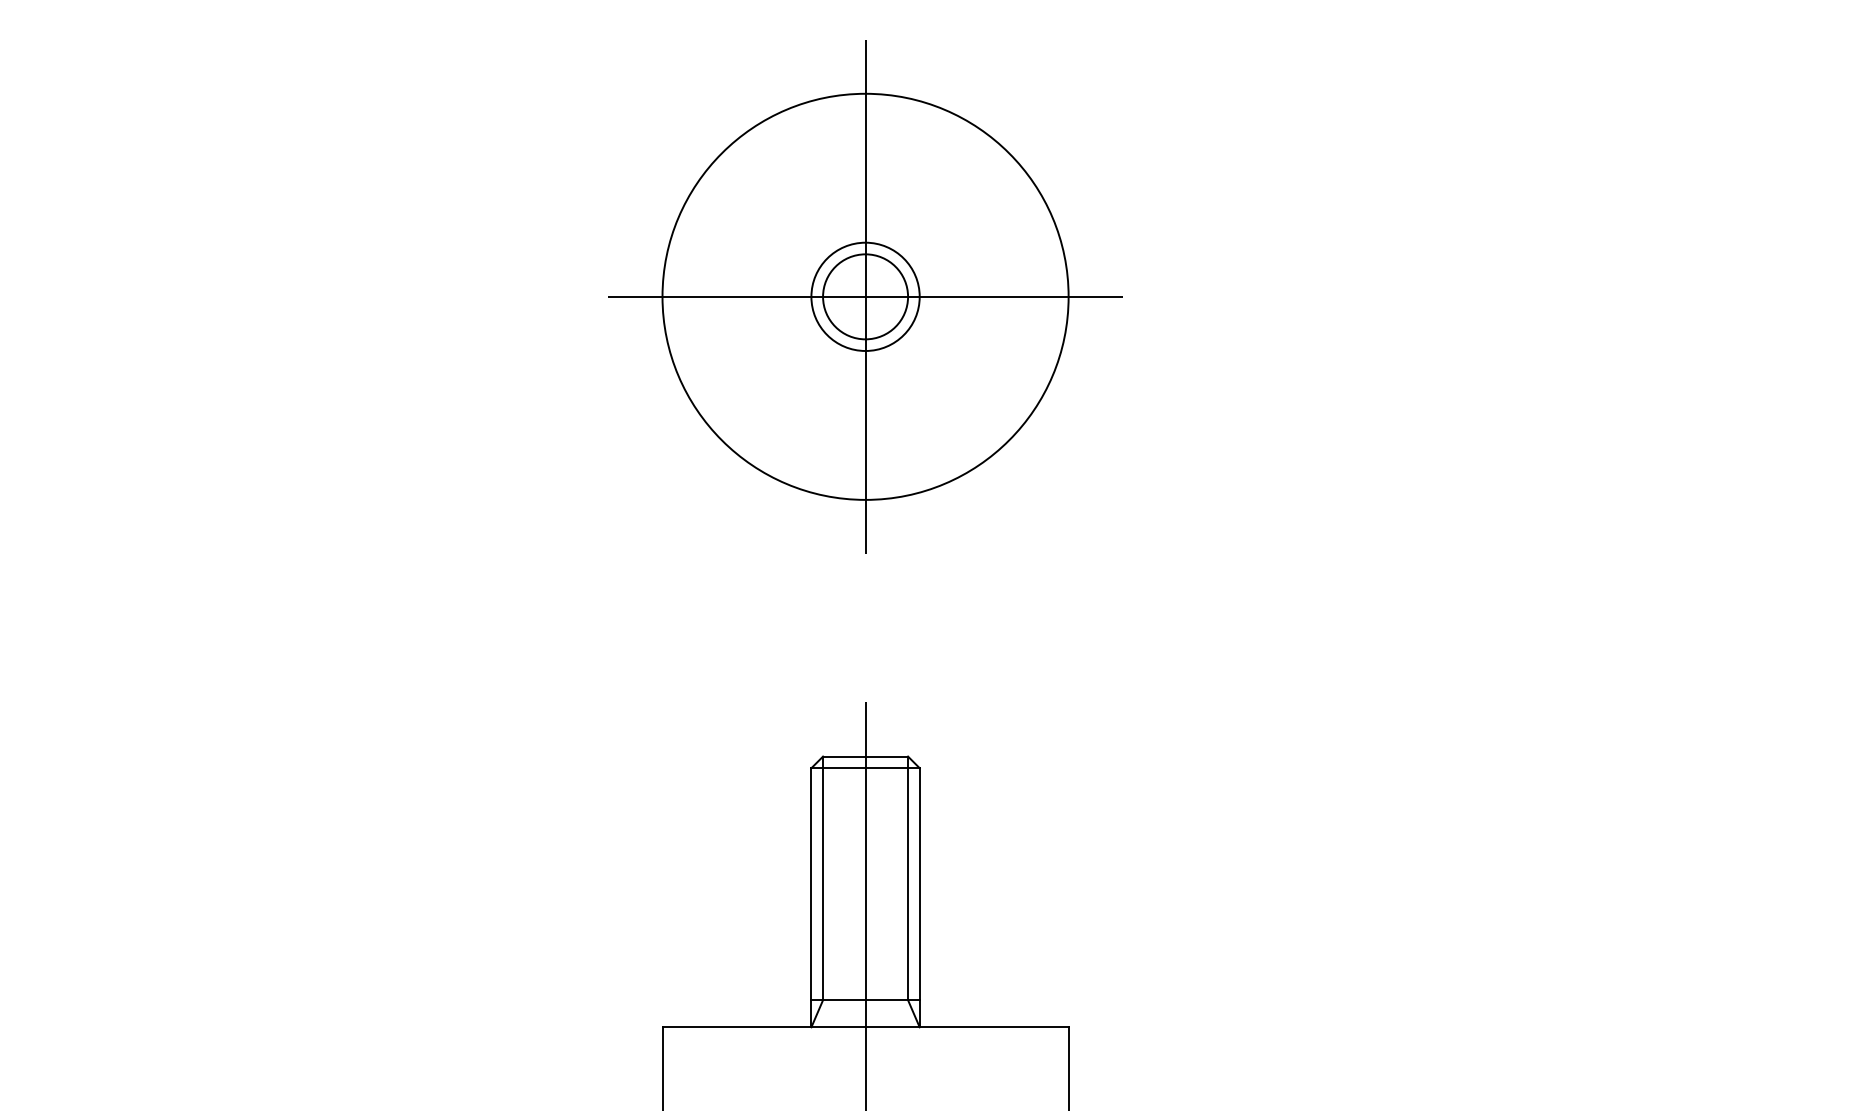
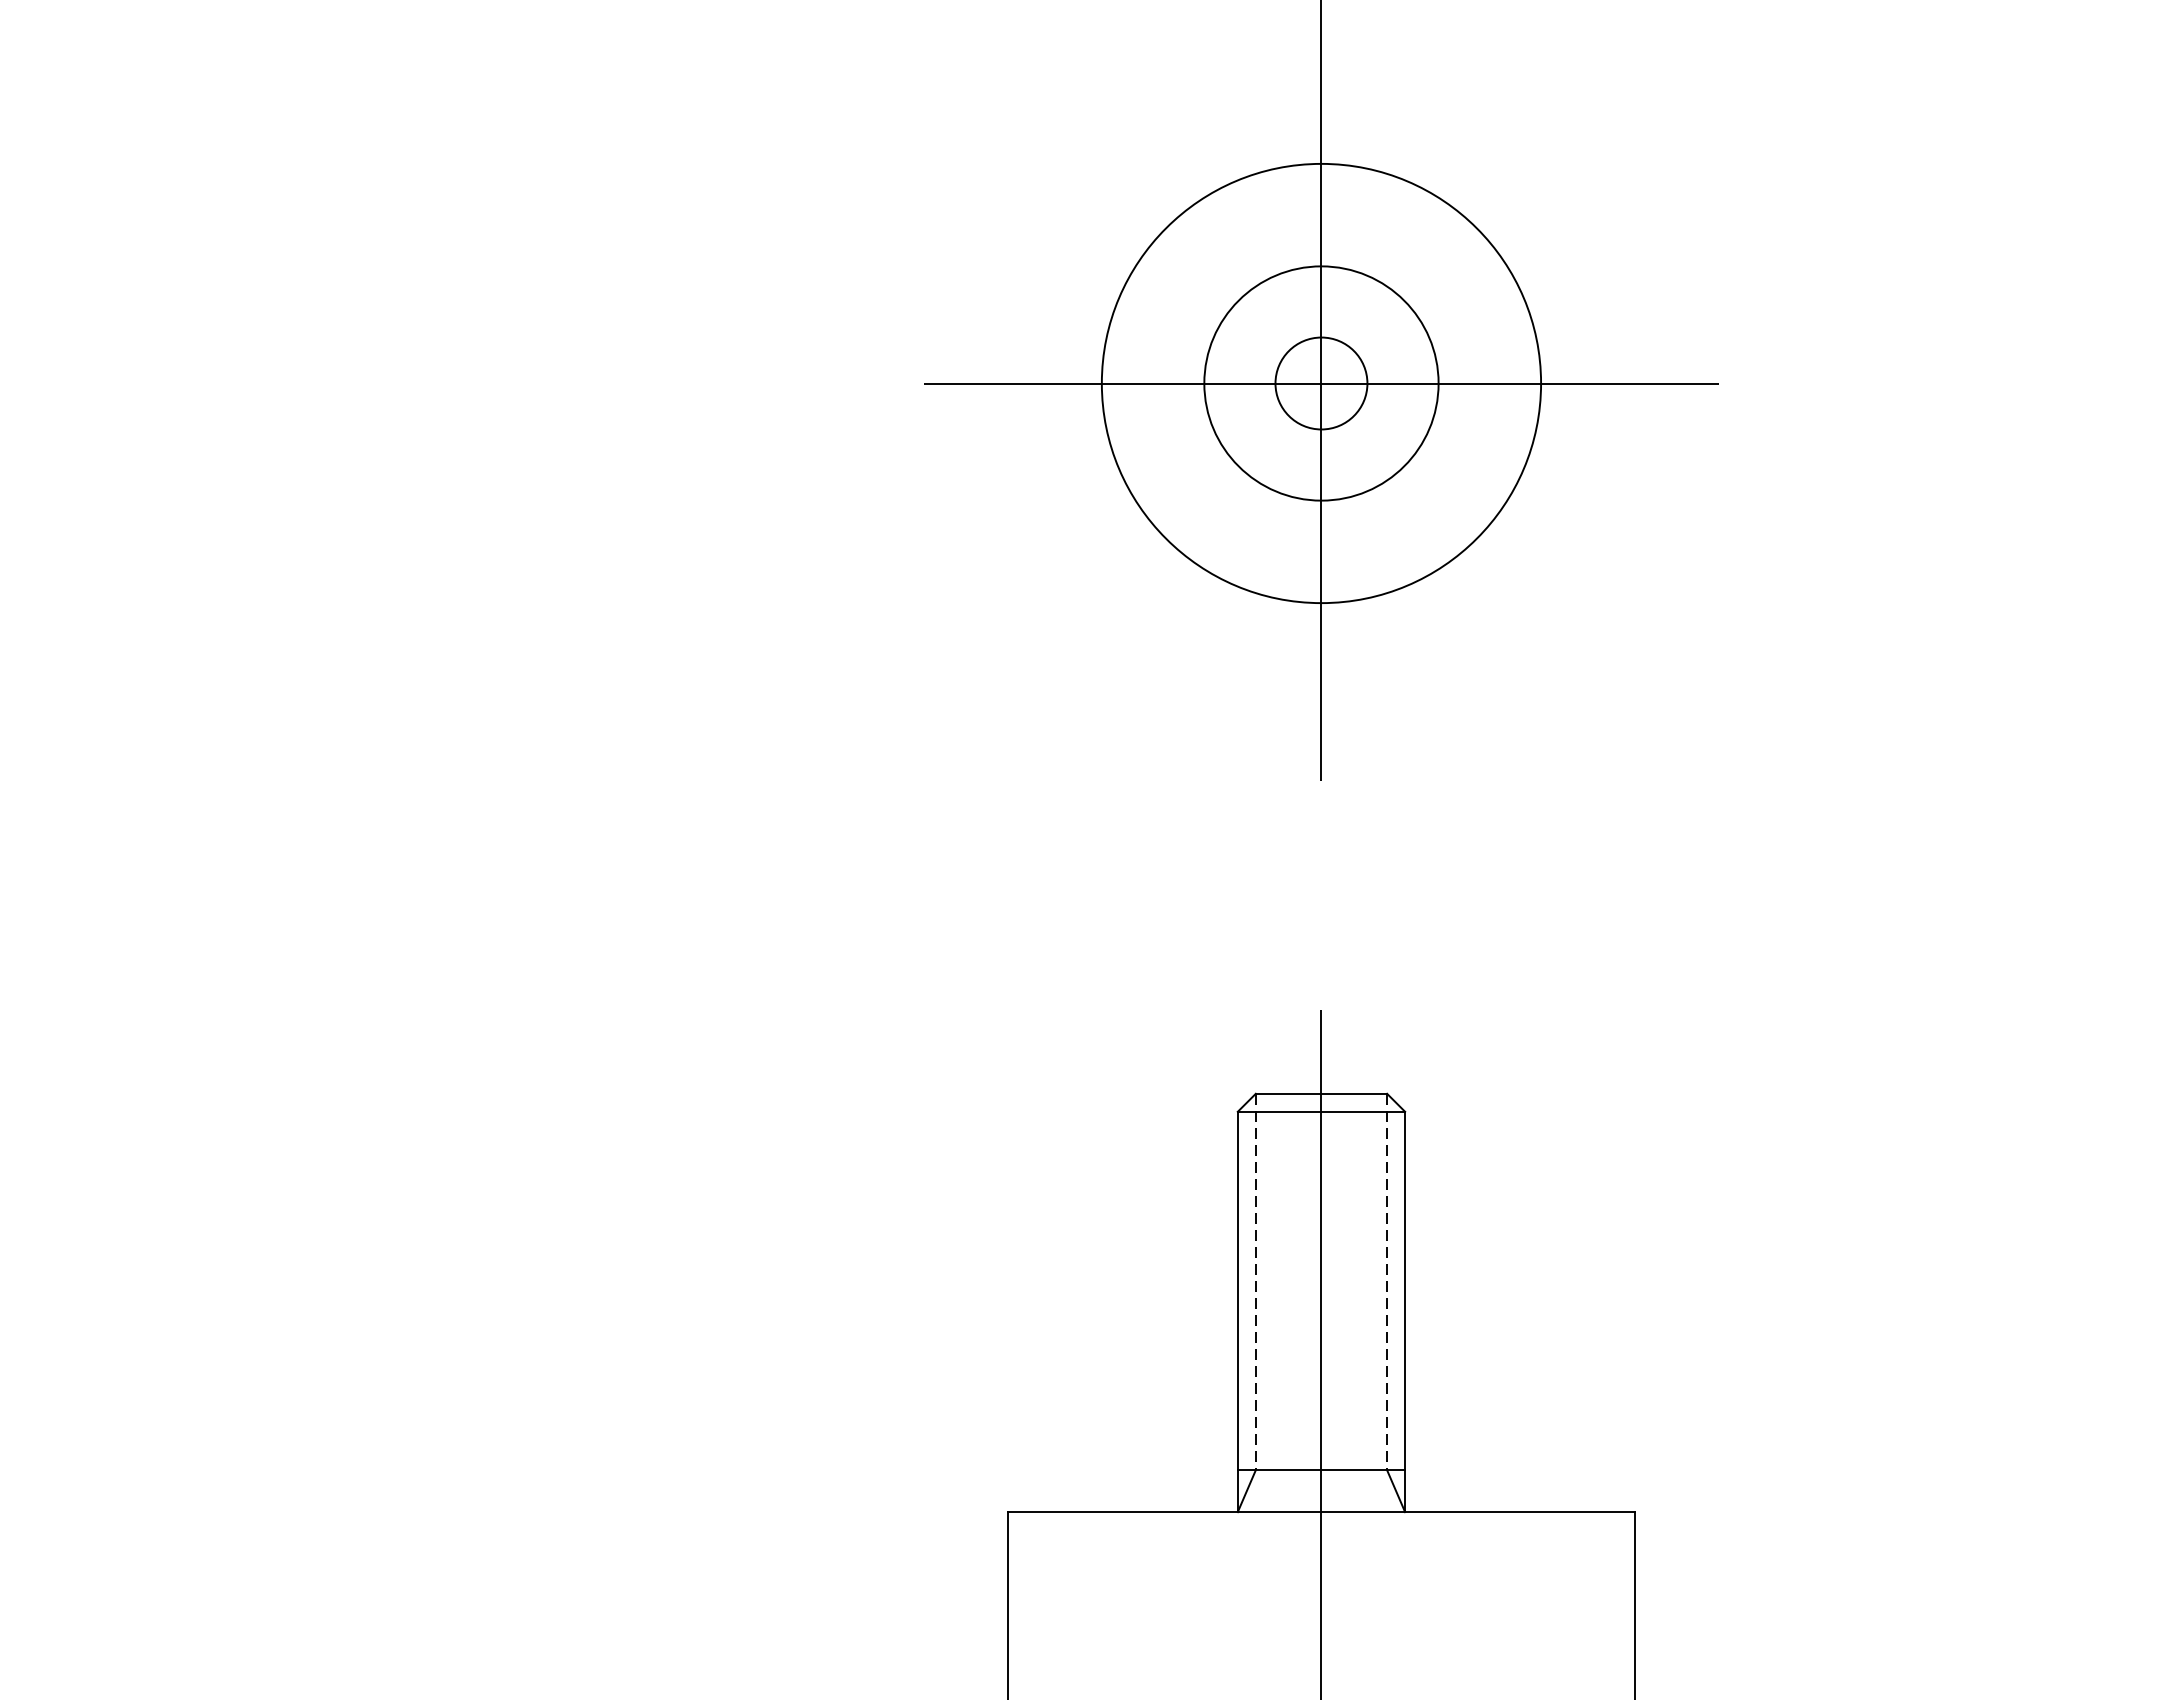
circle: (865, 296) -> (1321, 382), size x0.7
circle: (865, 296) -> (1321, 382), size x0.7
circle: (865, 296) -> (1321, 382), size x1.4
line: (823, 878) -> (1256, 1282), solid -> dashed
line: (908, 878) -> (1387, 1282), solid -> dashed

